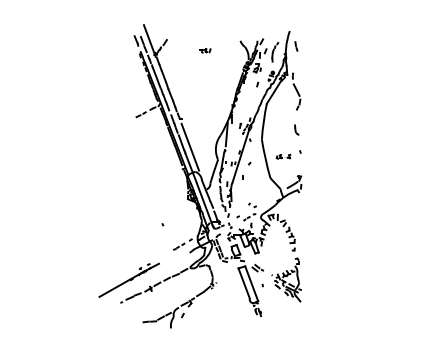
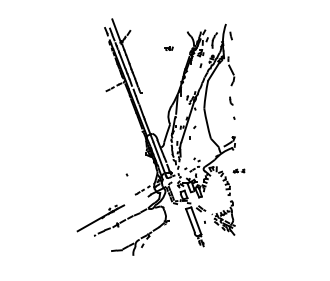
part: (205, 50) -> (168, 48), moved
line: (190, 146) -> (148, 113), removed
part: (283, 156) -> (239, 170), moved

